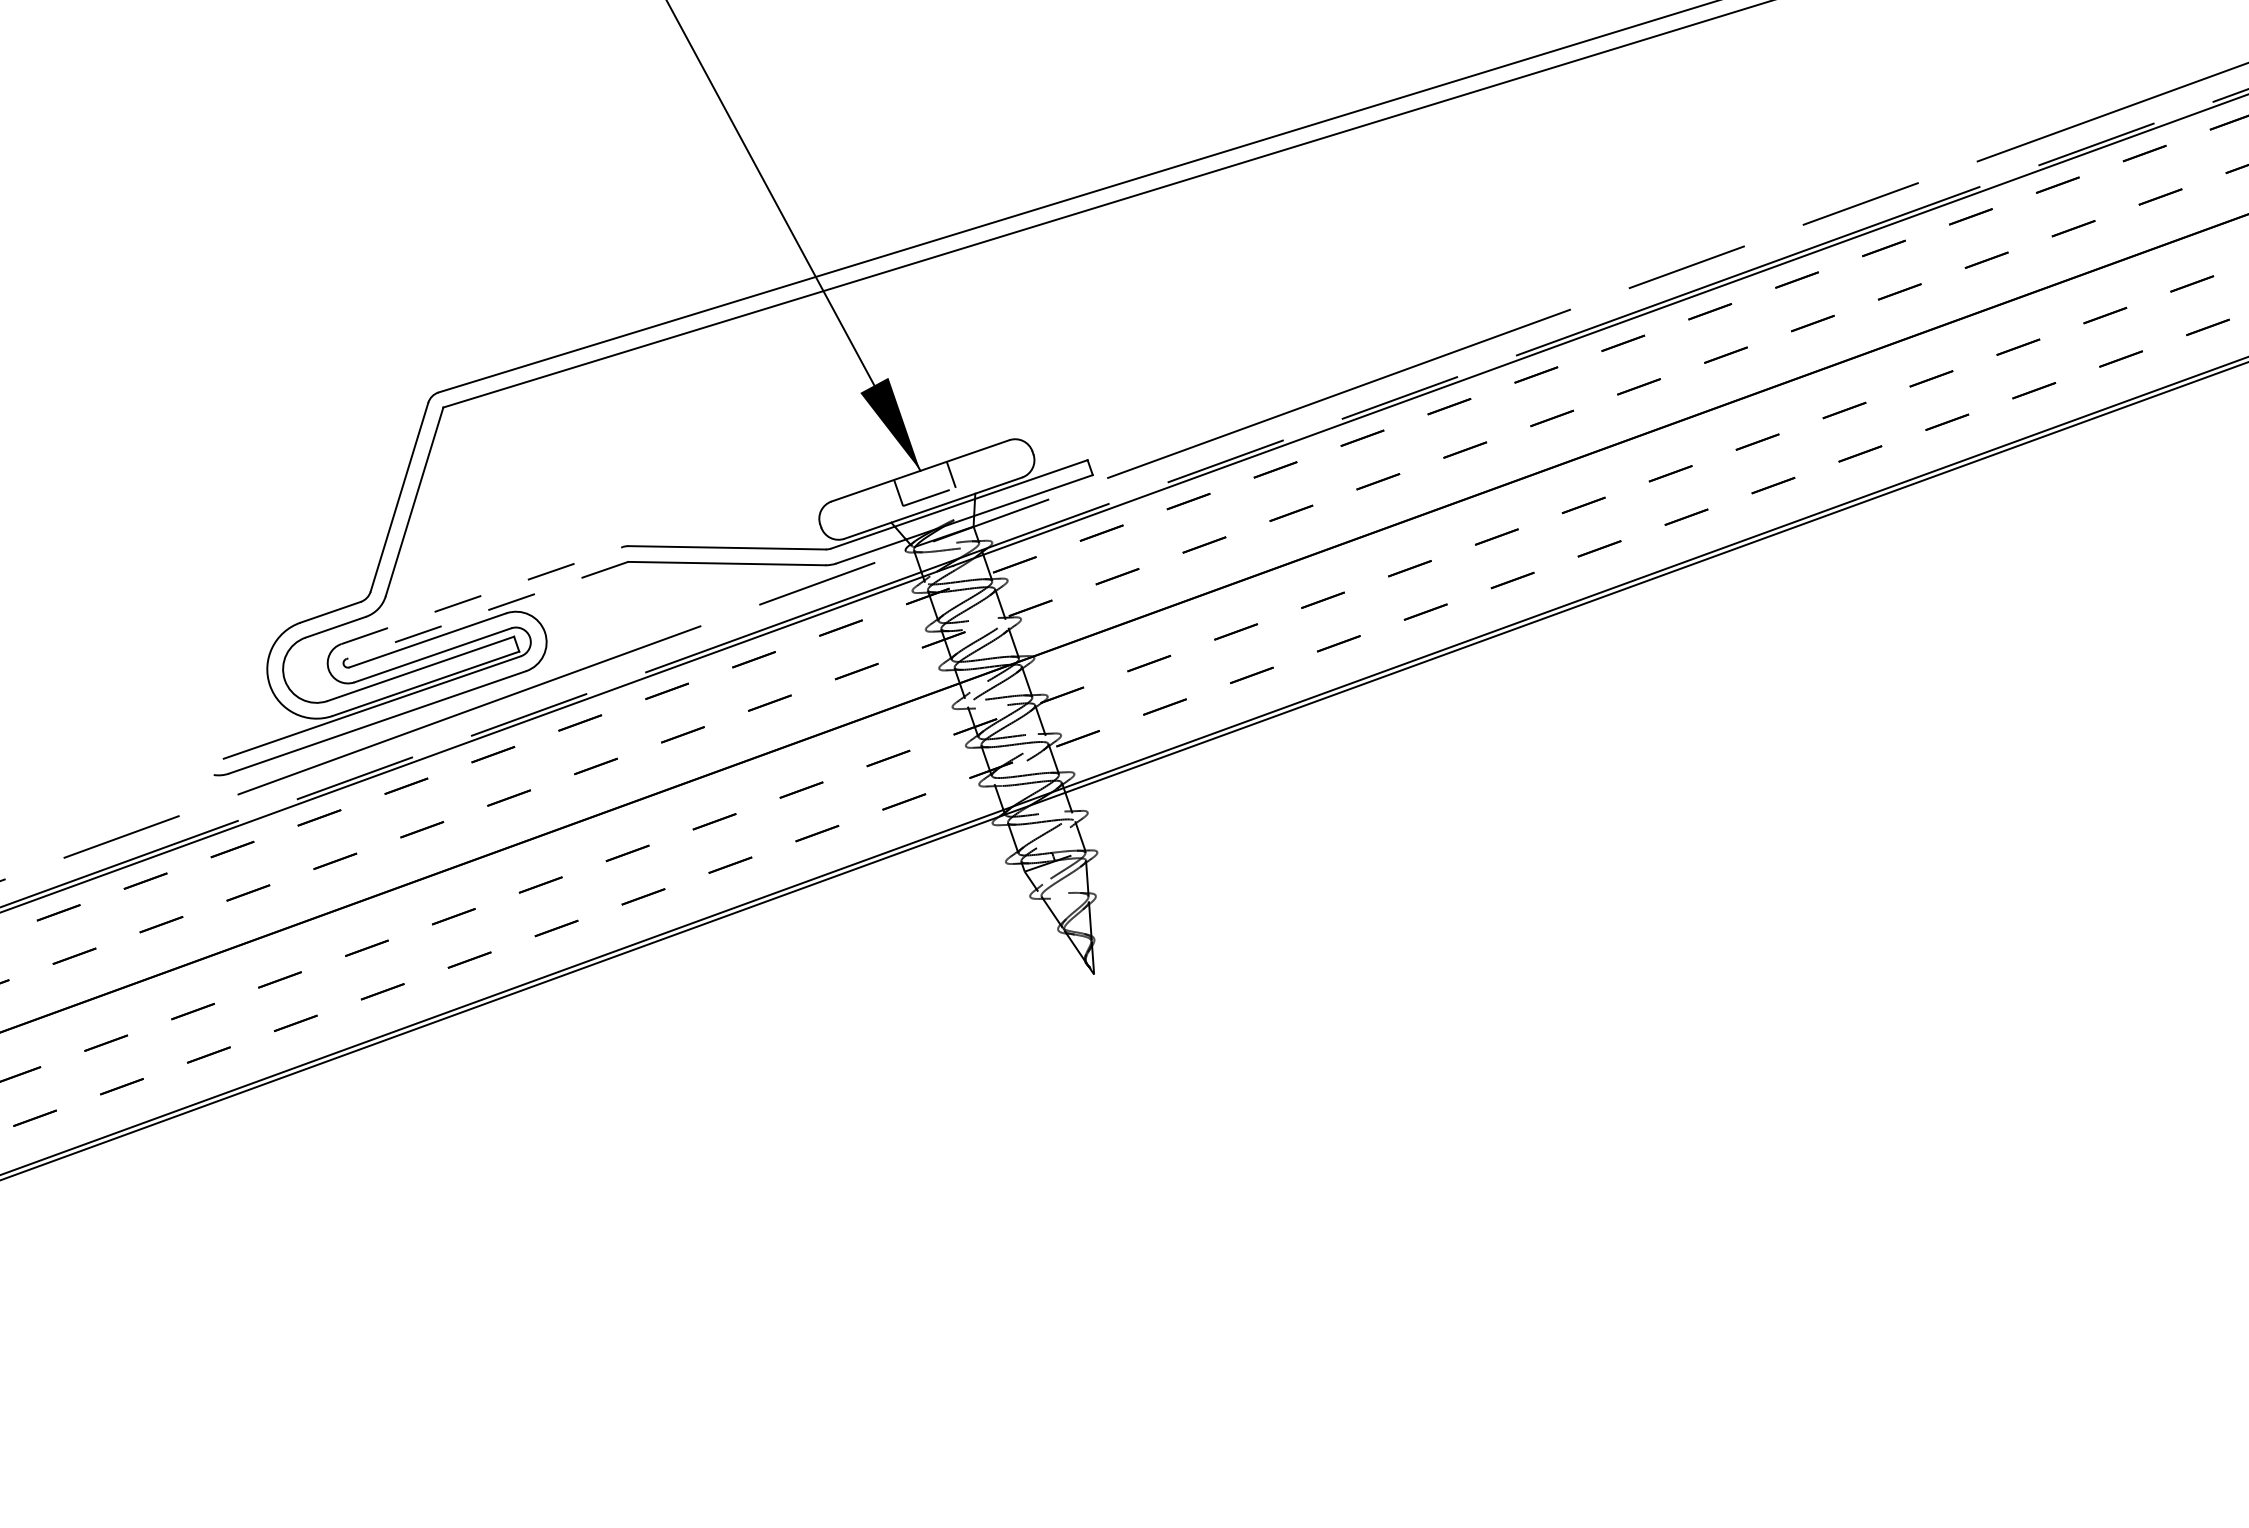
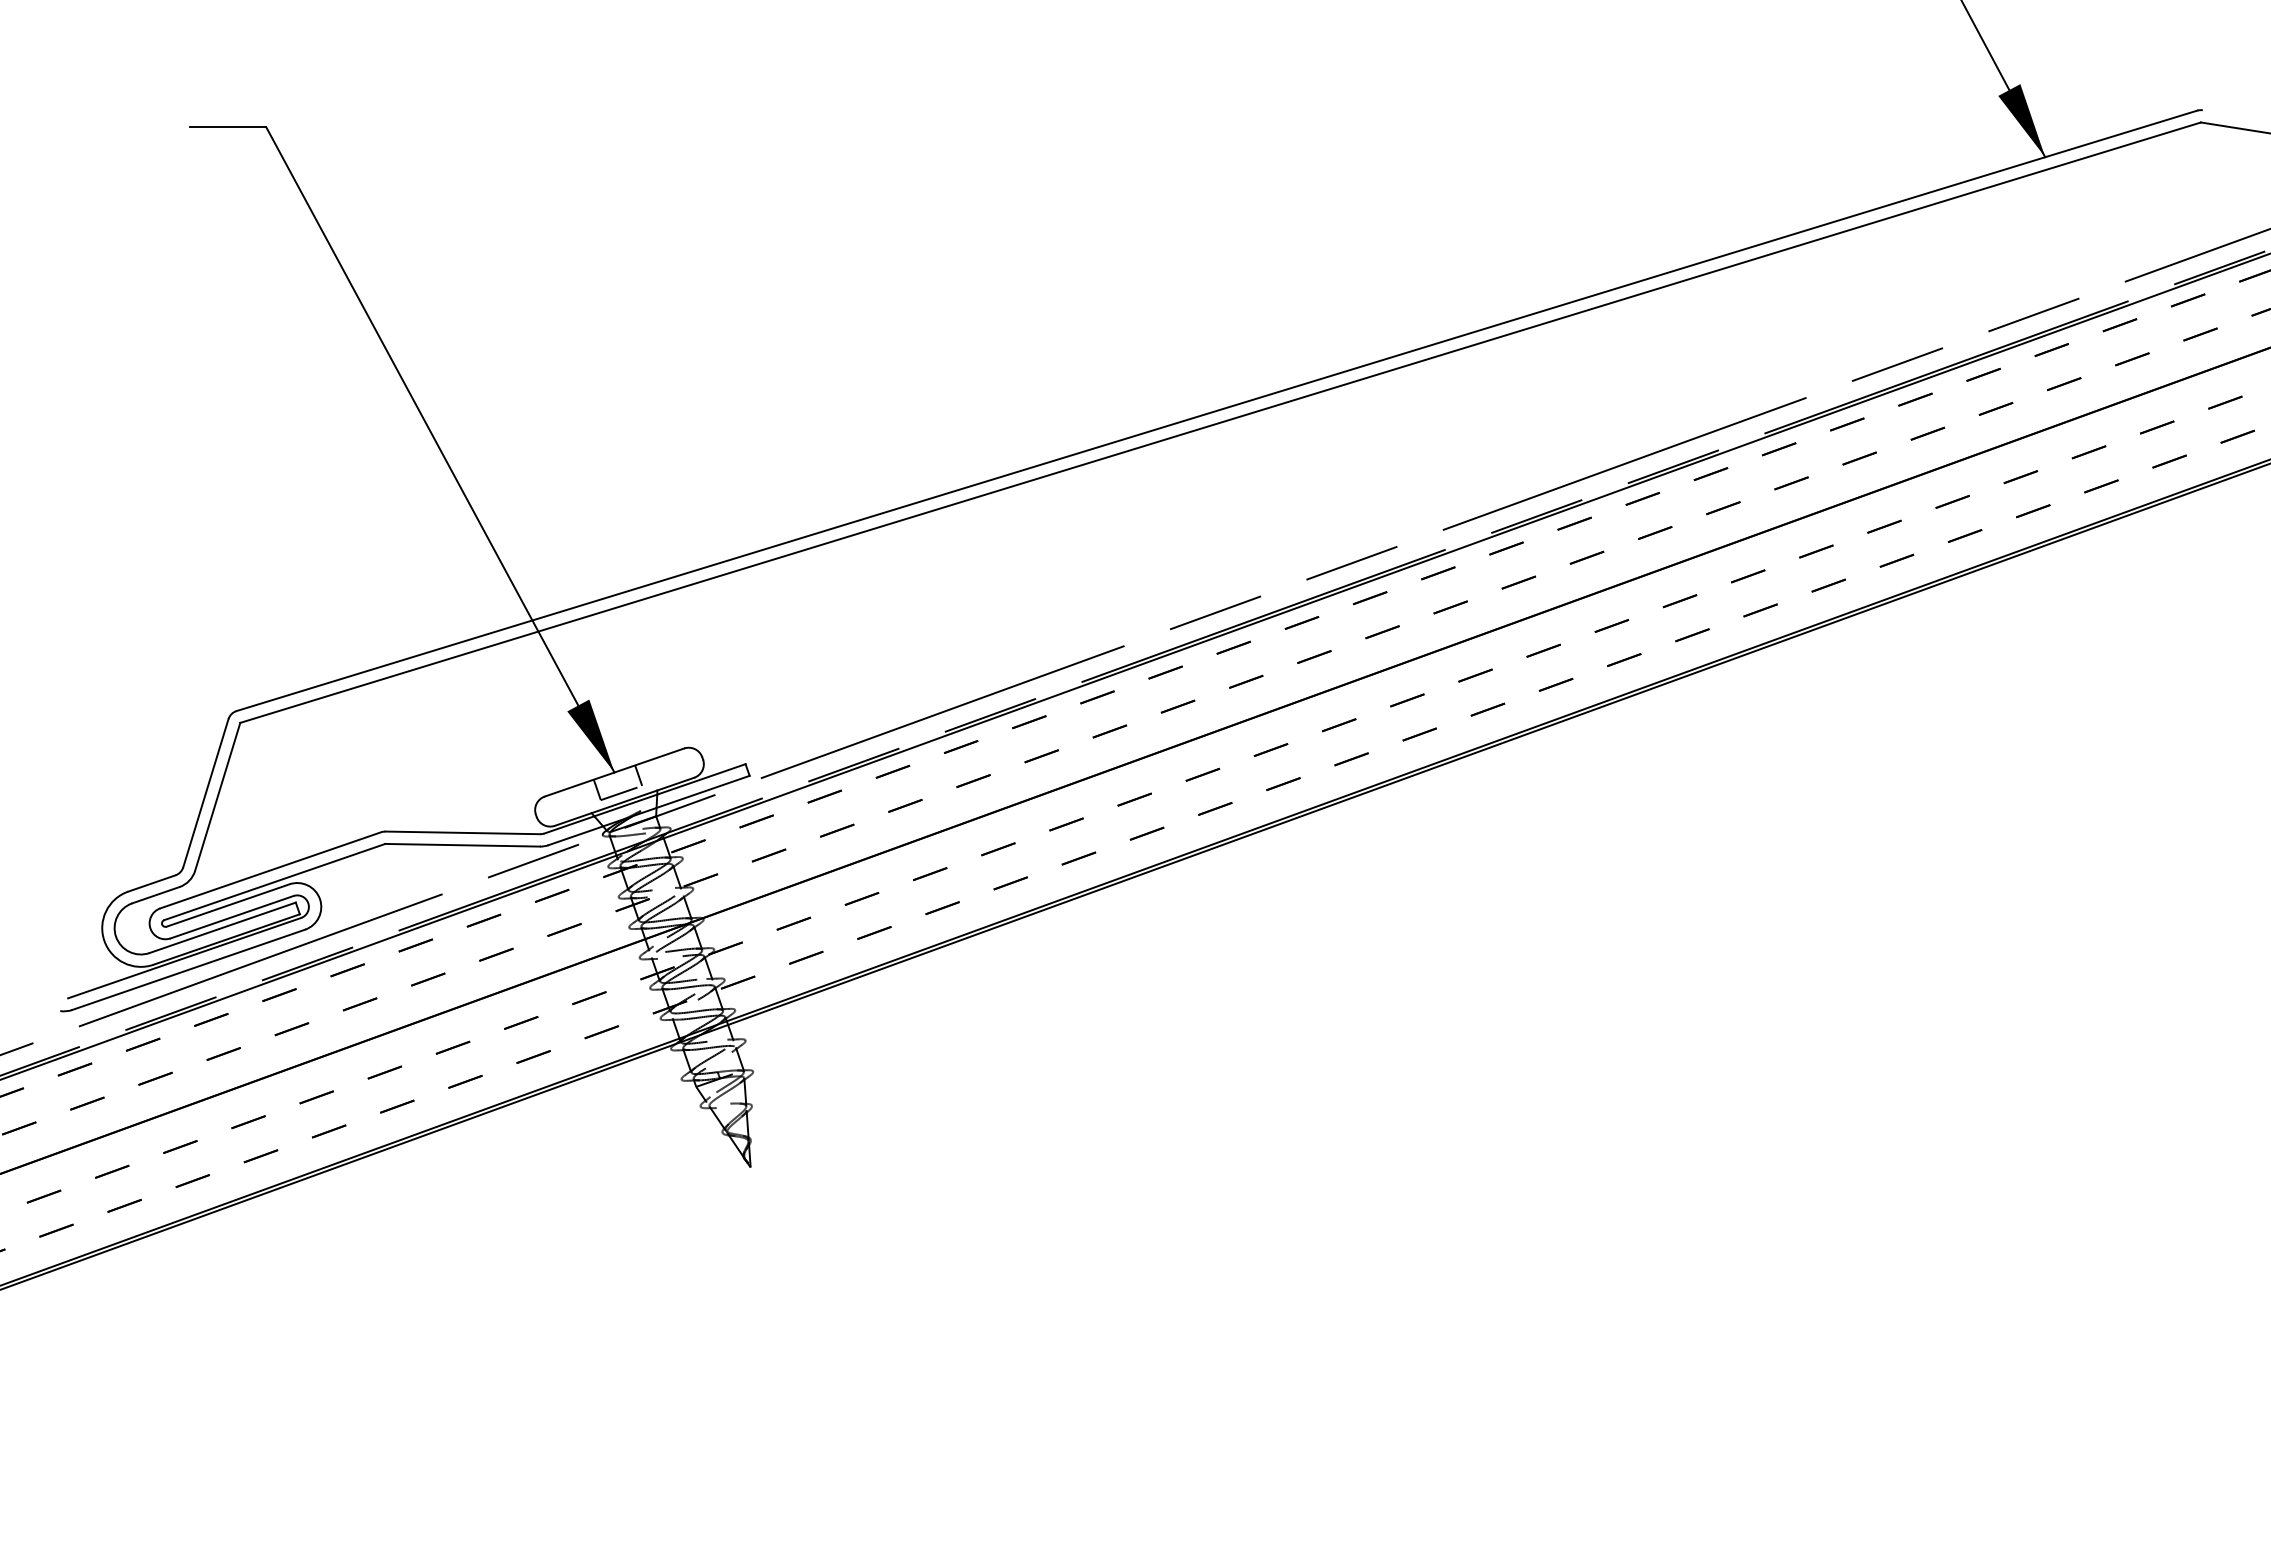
line: (481, 595) -> (270, 870), dashed -> solid
line: (486, 611) -> (274, 882), dashed -> solid

